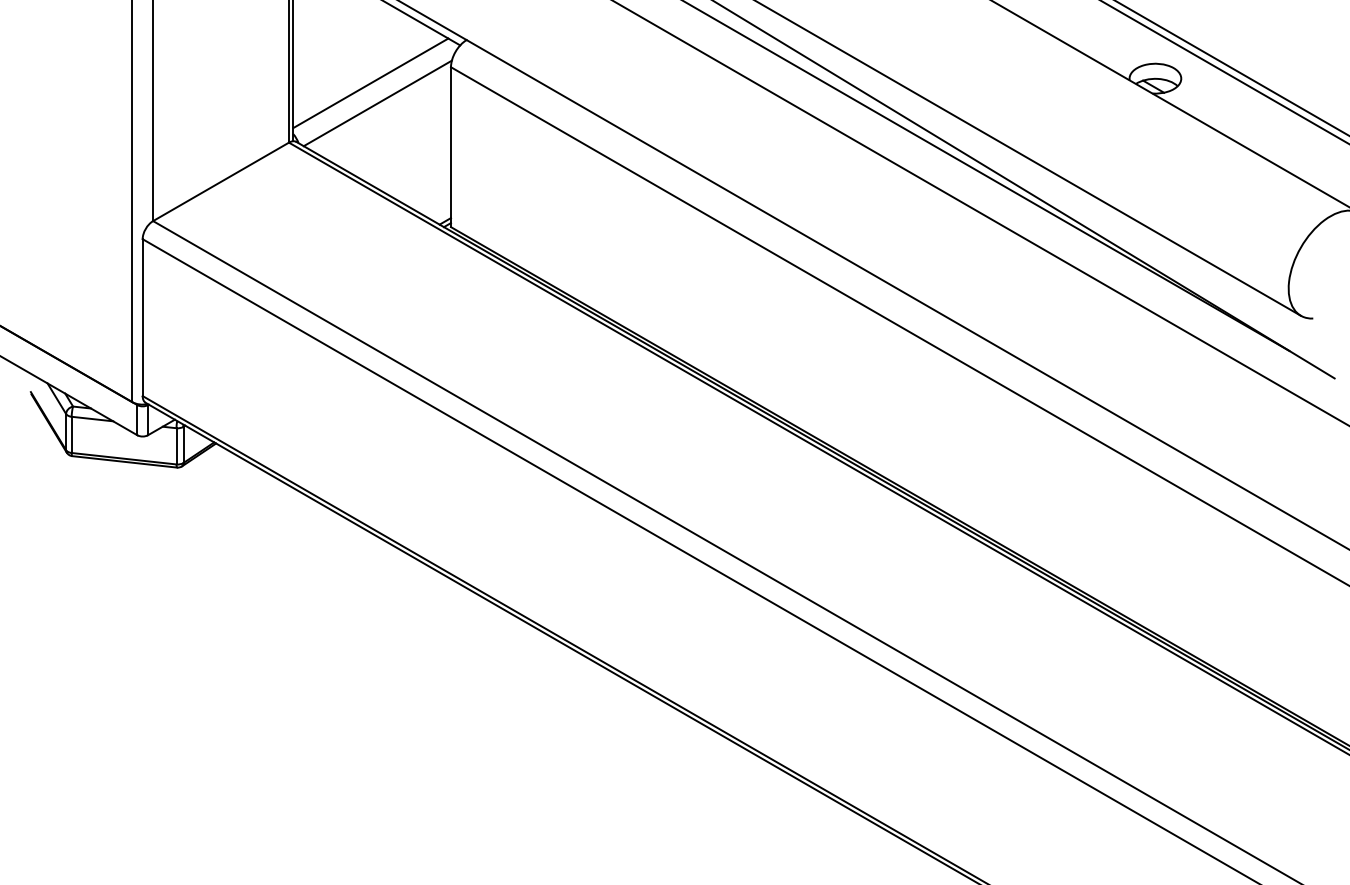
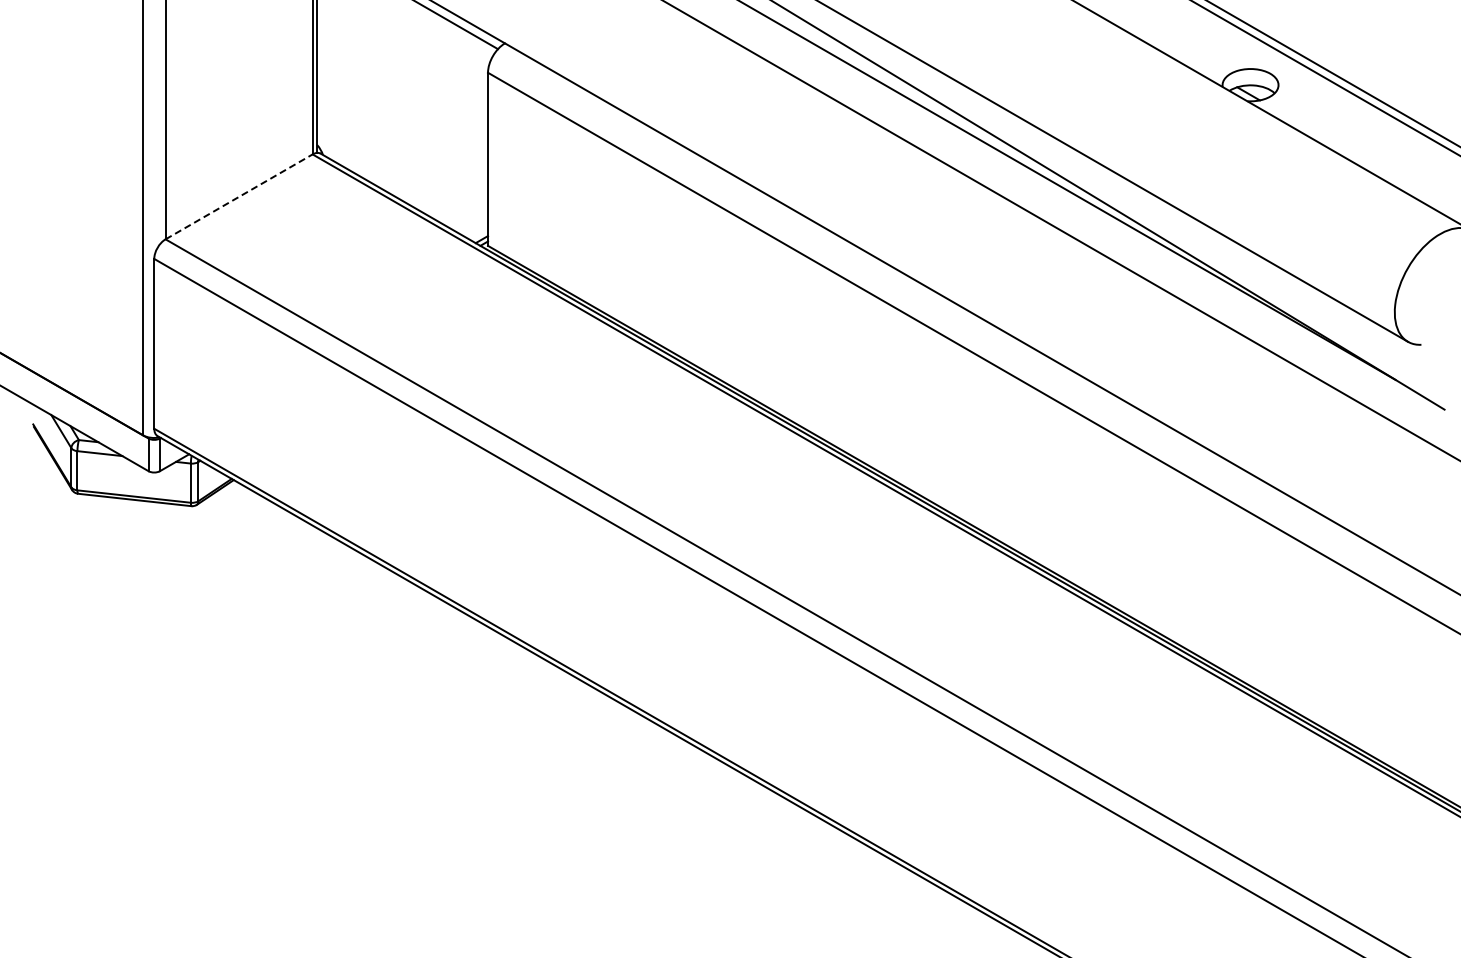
line: (371, 82) -> (401, 89), removed
line: (377, 103) -> (408, 111), removed
line: (221, 181) -> (239, 196), solid -> dashed

